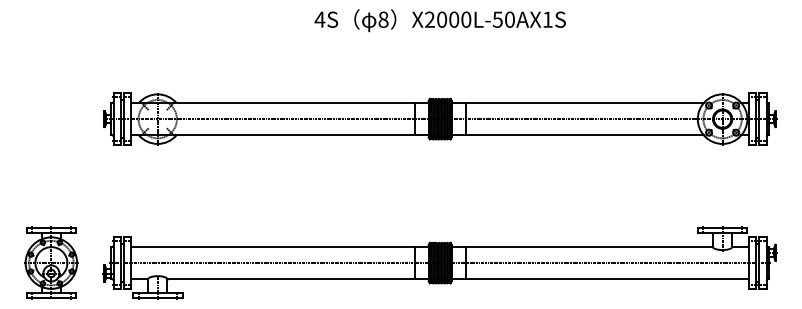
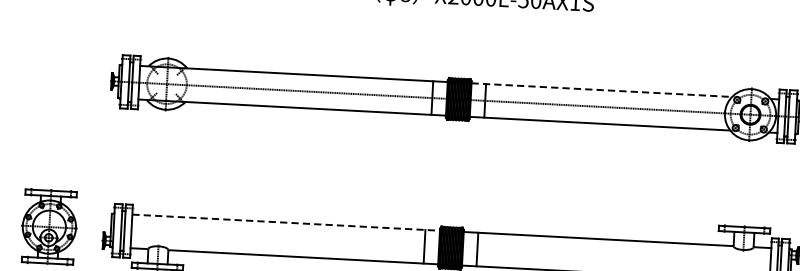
line: (578, 102) -> (602, 89), solid -> dashed
line: (279, 246) -> (285, 222), solid -> dashed
line: (439, 263) -> (450, 248), removed

